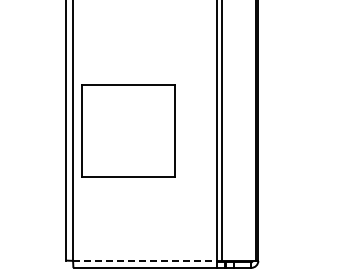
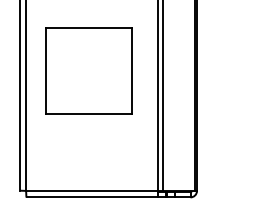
part: (128, 130) -> (89, 70), moved
line: (144, 260) -> (91, 190), dashed -> solid

